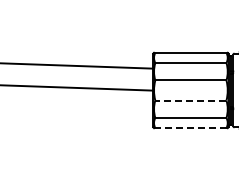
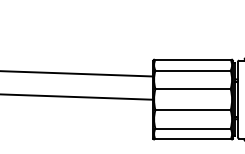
line: (190, 100) -> (192, 110), dashed -> solid
line: (190, 128) -> (192, 139), dashed -> solid

